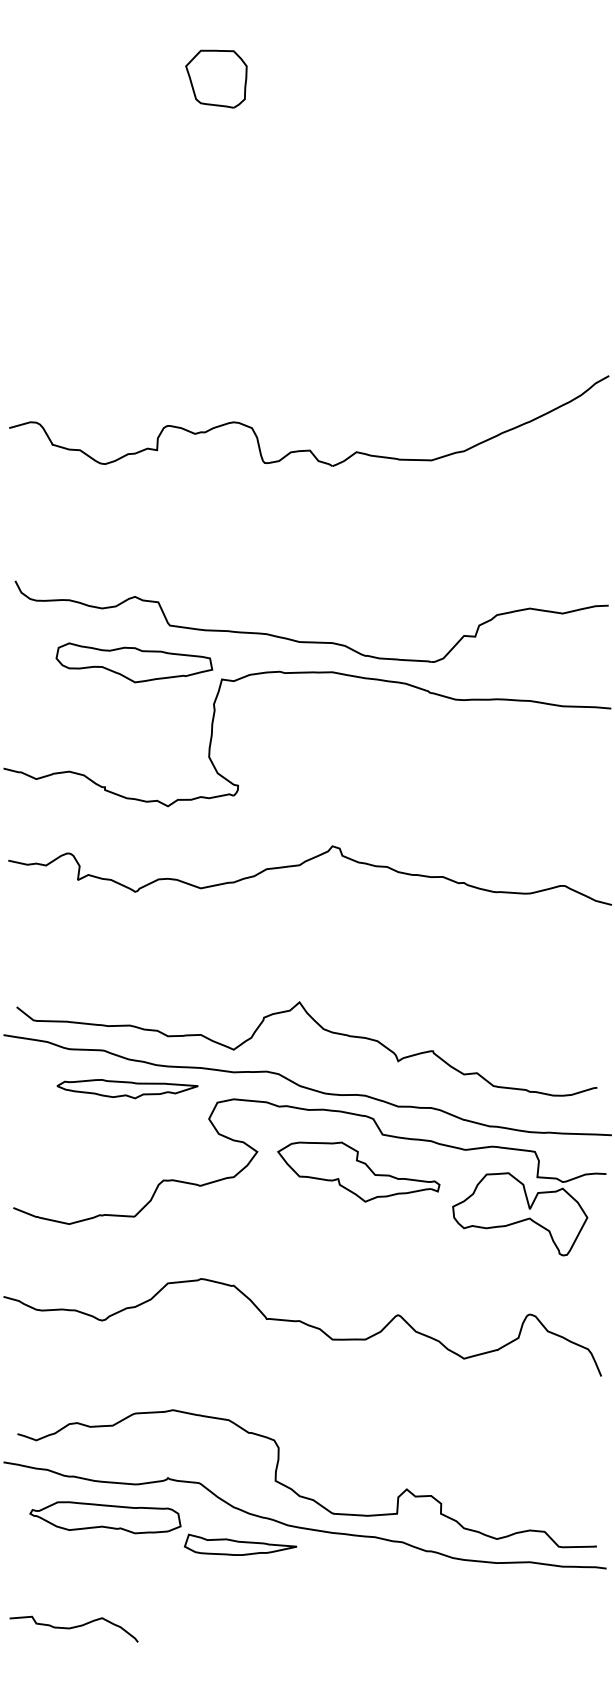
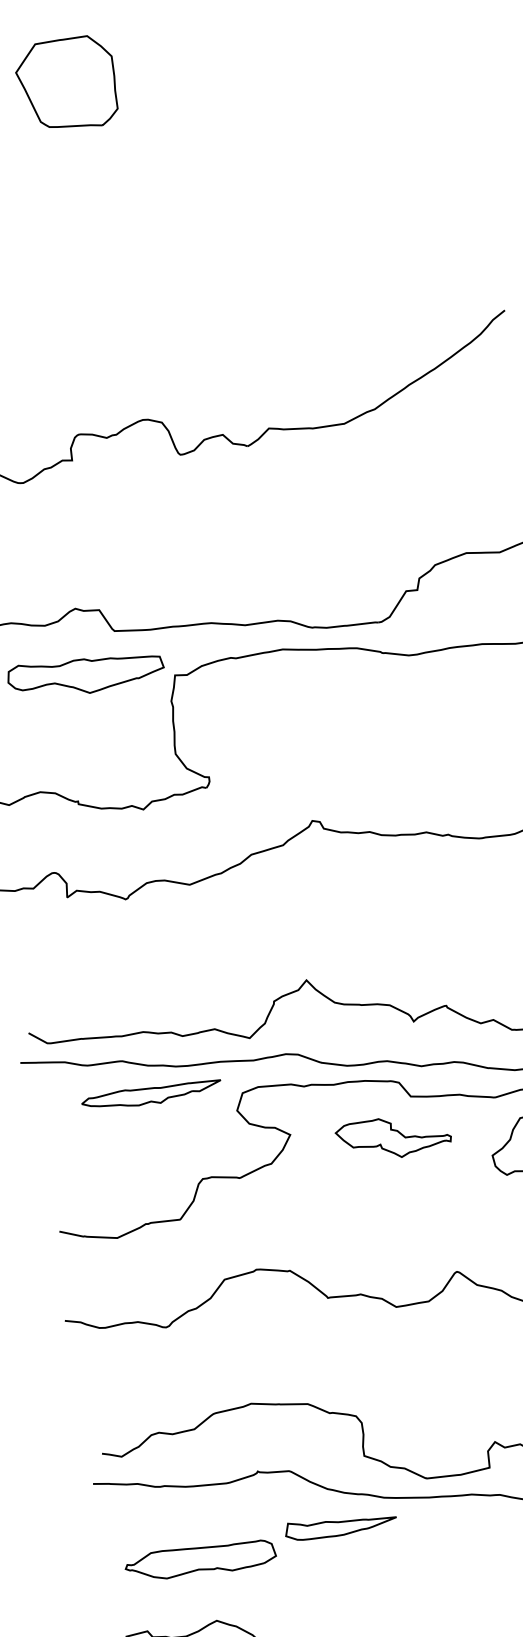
part: (216, 78) -> (67, 84), size x1.6
part: (358, 1171) -> (393, 1136), size x0.7
part: (105, 1517) -> (200, 1559), moved

